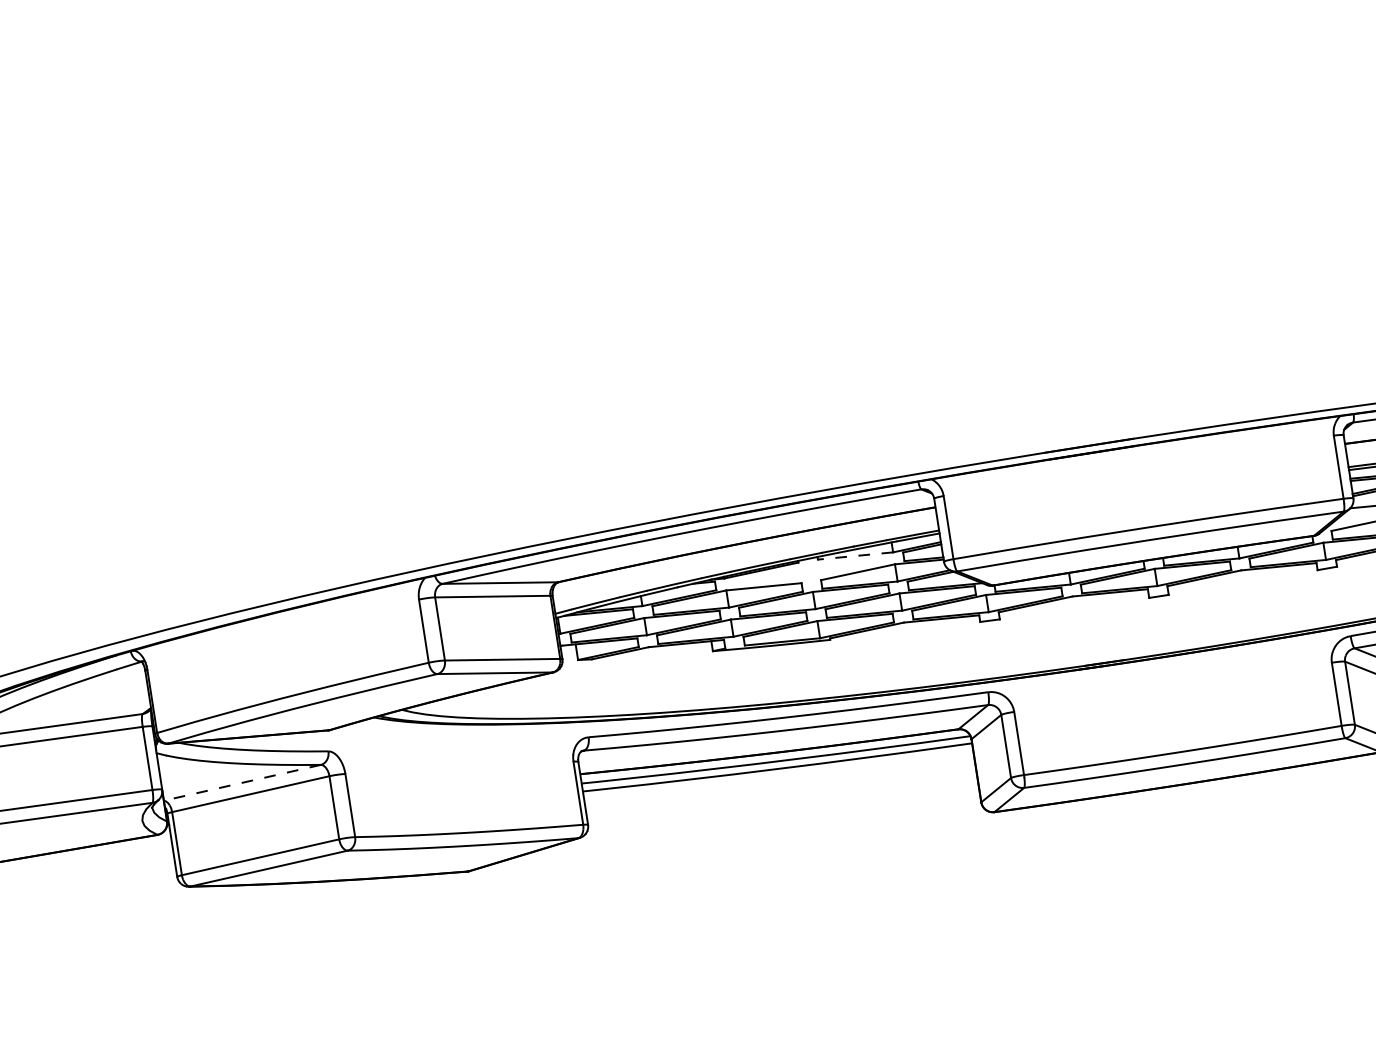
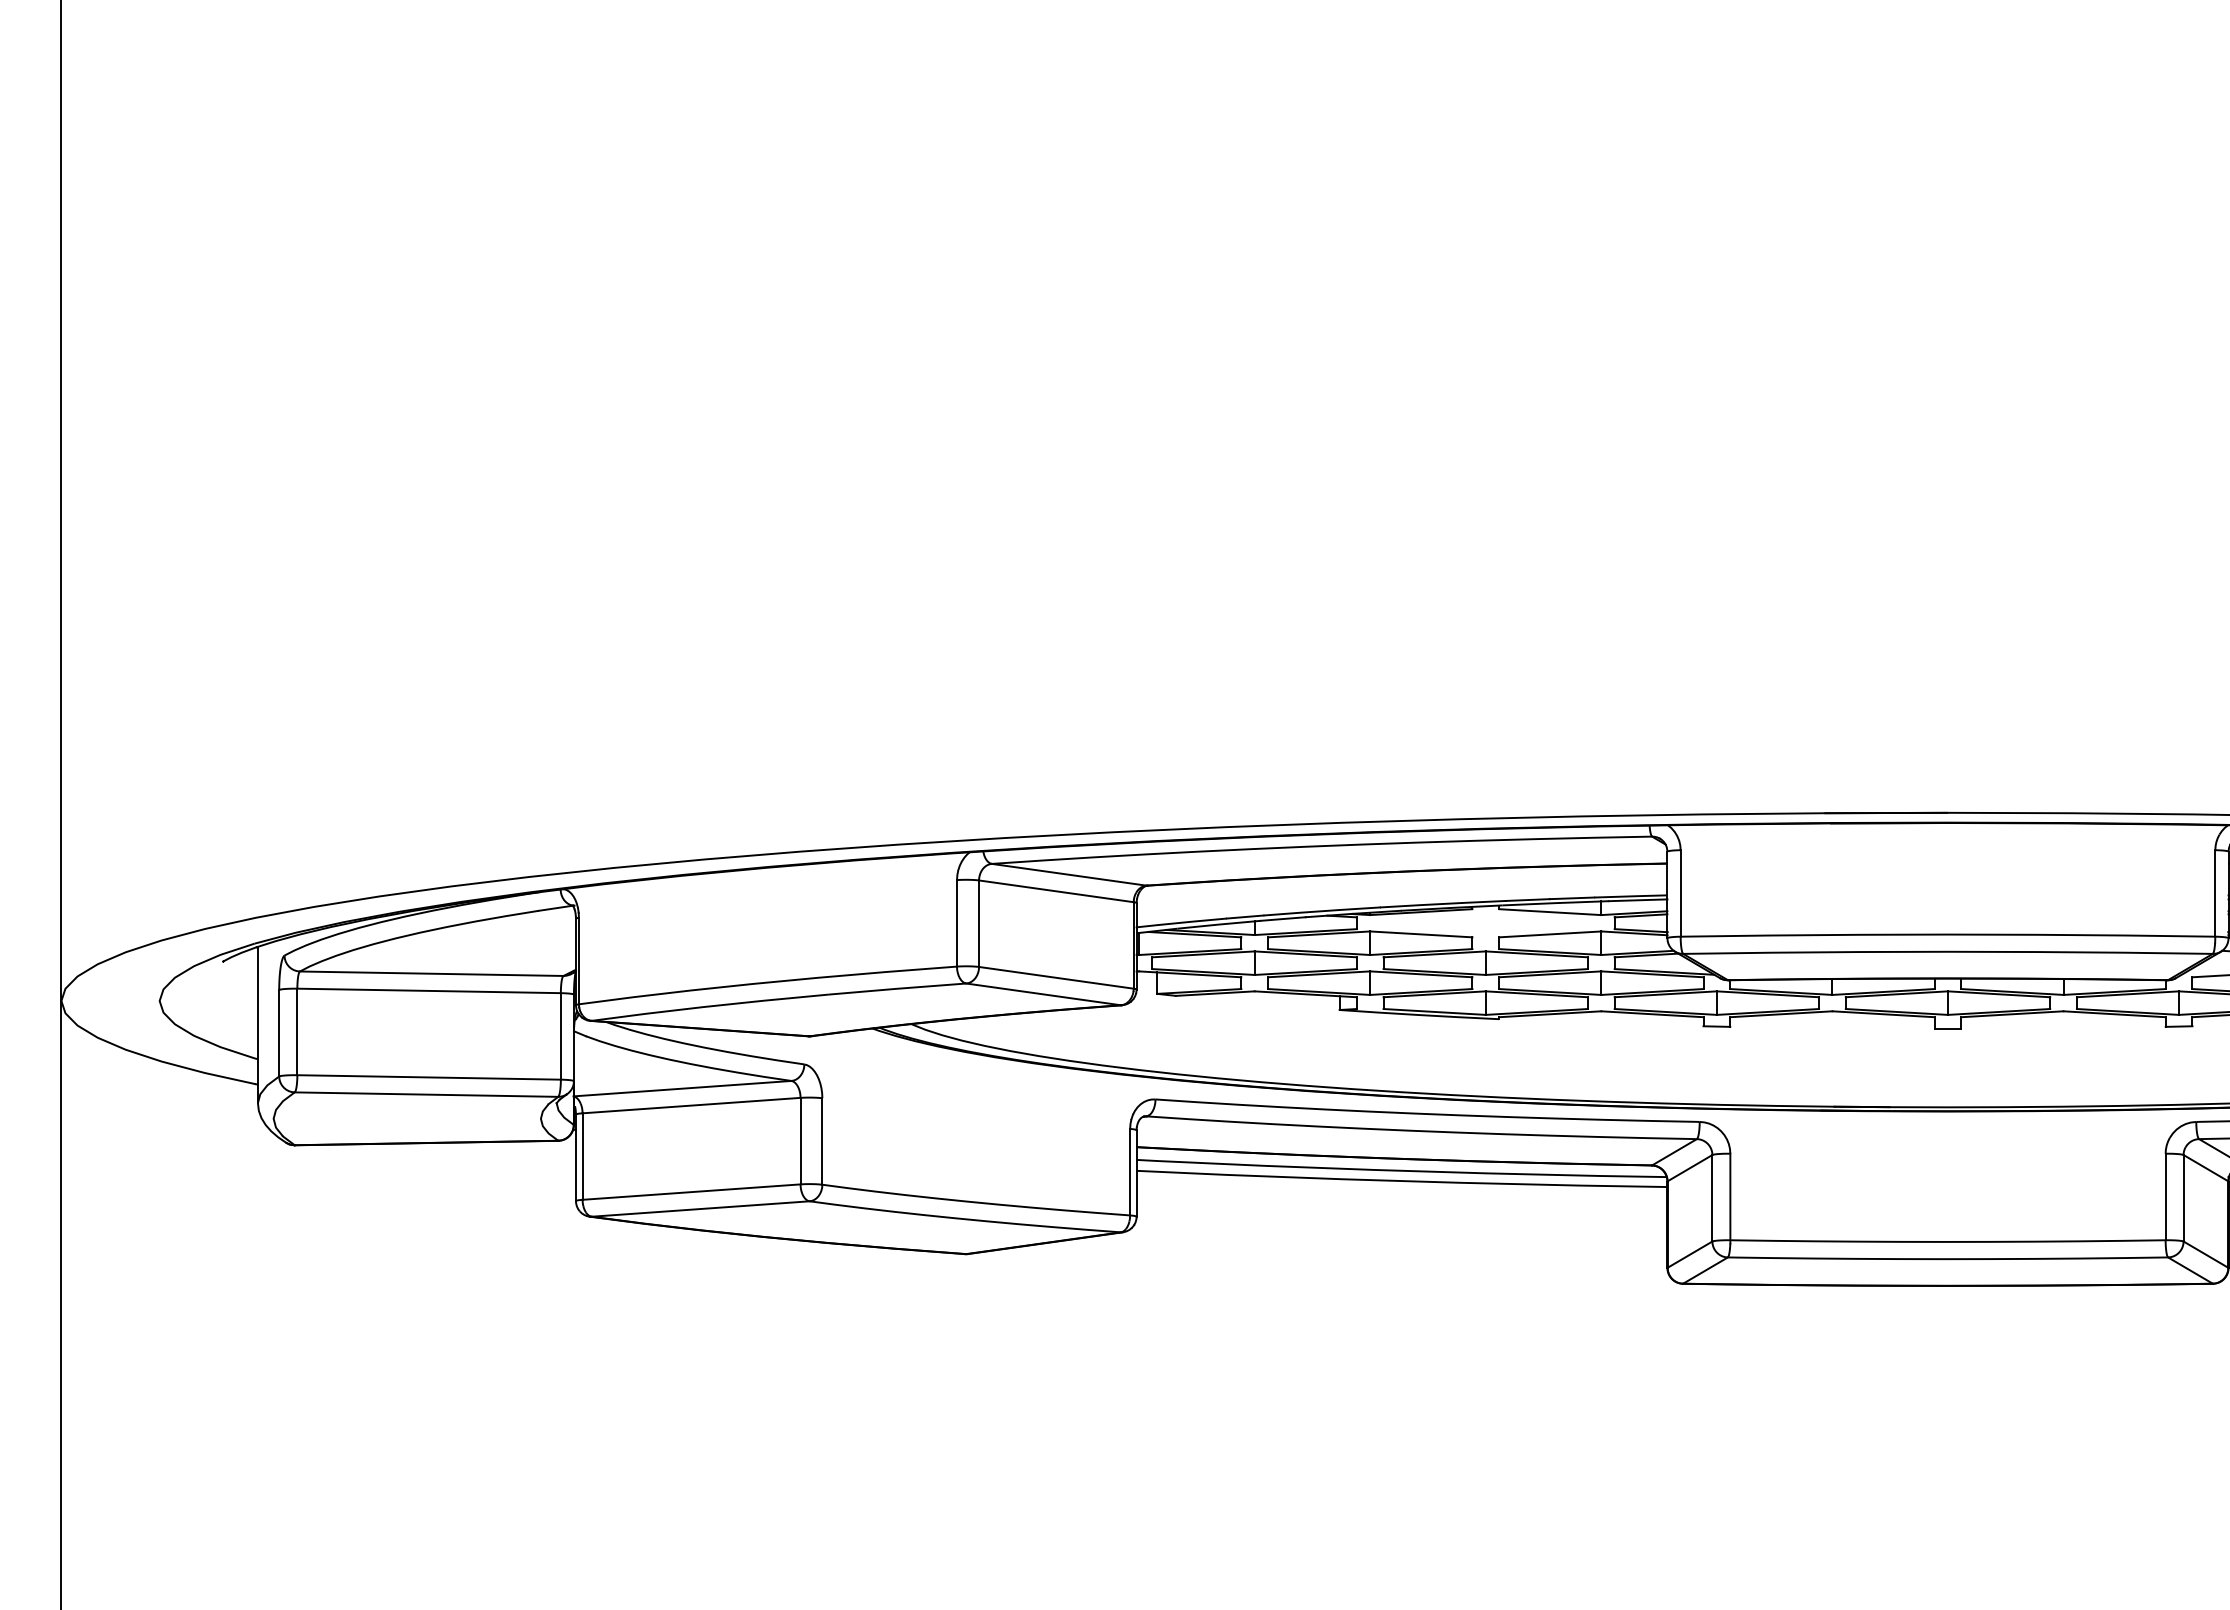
line: (855, 556) -> (1549, 912), dashed -> solid
line: (241, 782) -> (681, 1088), dashed -> solid

